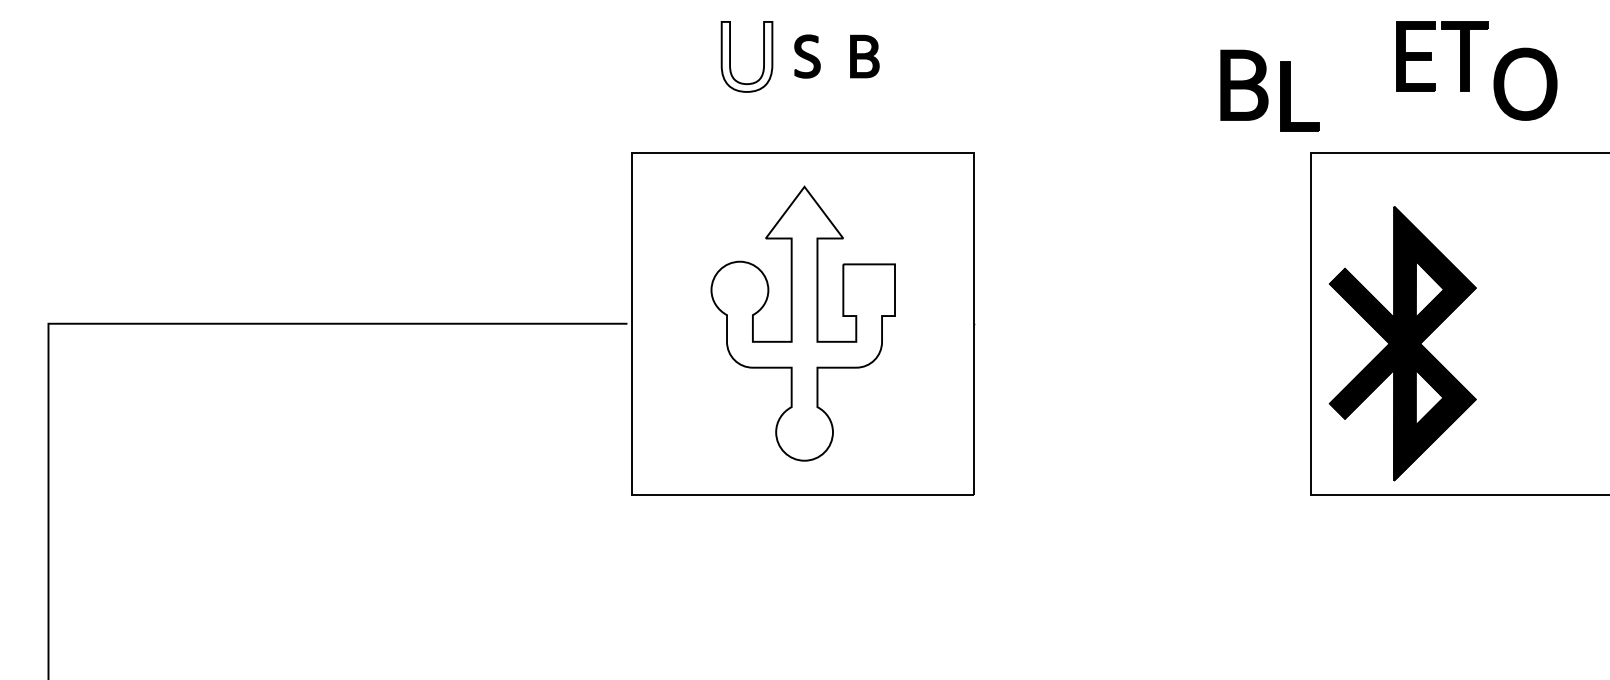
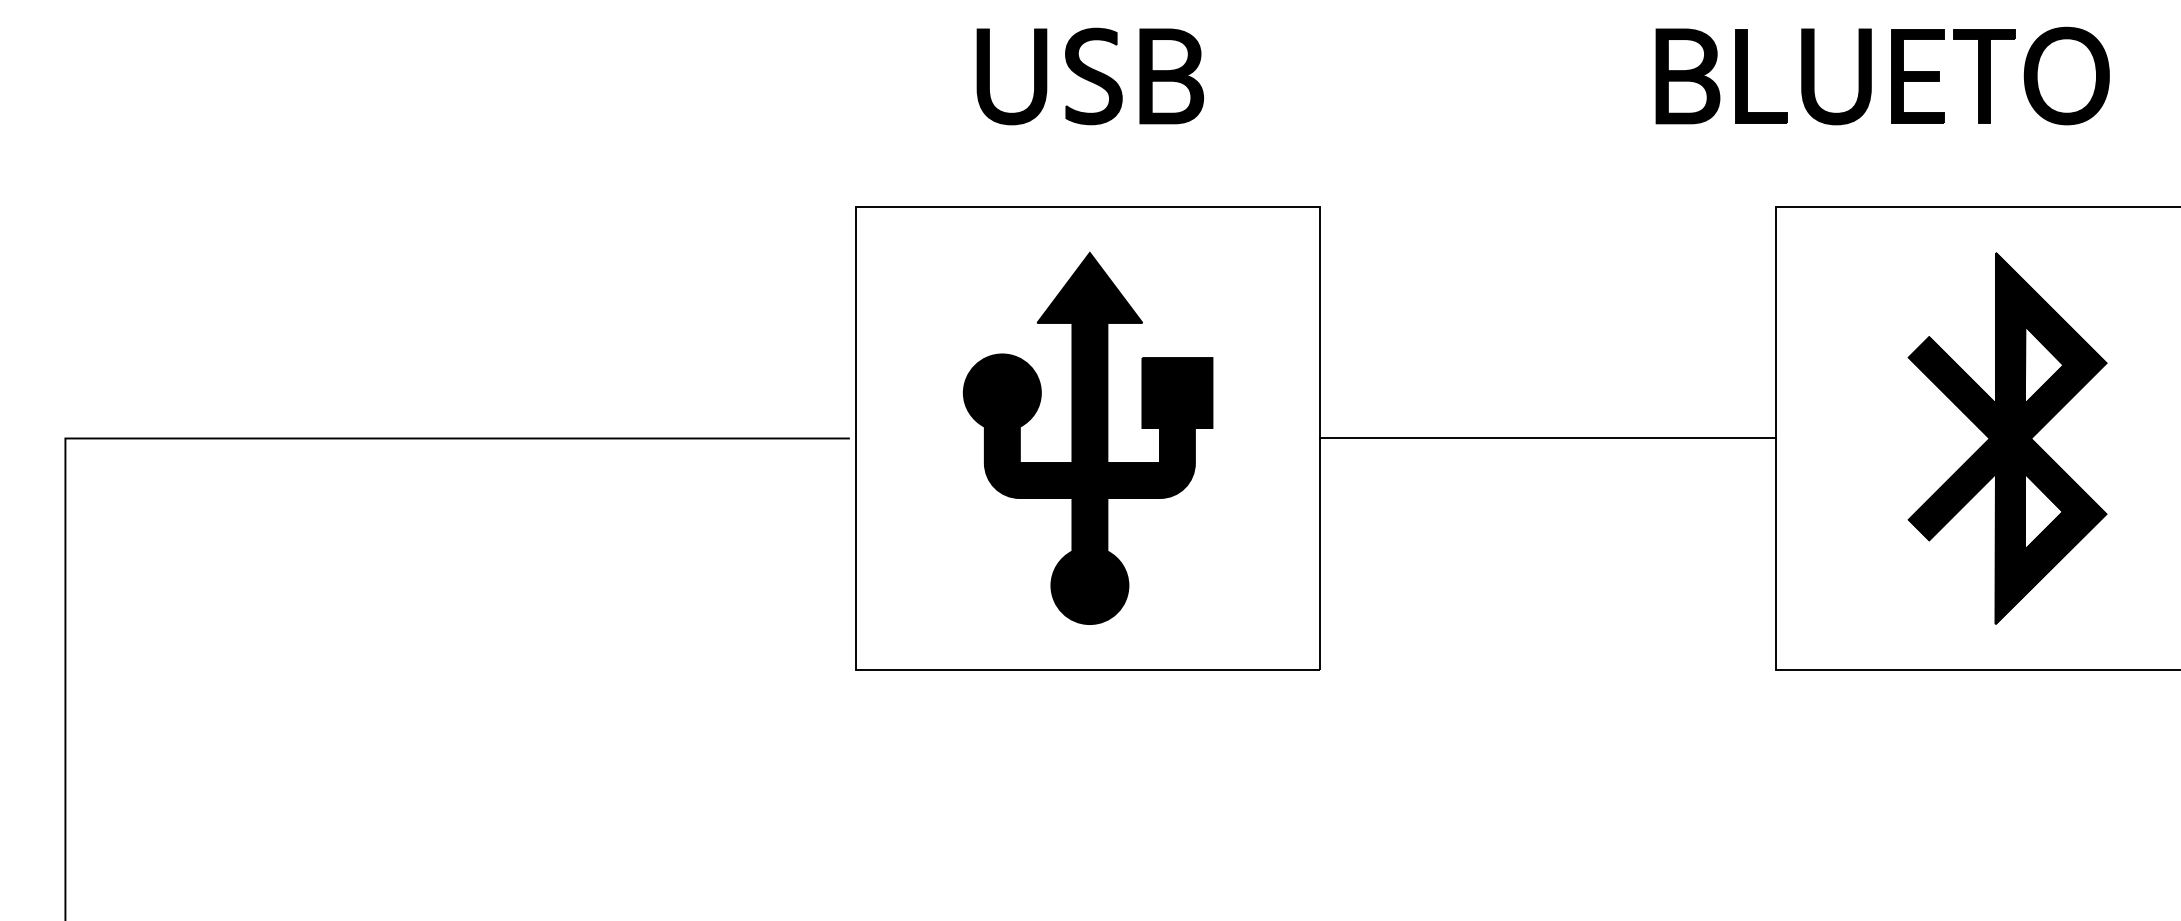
fill: (746, 56) -> (1011, 76), added
part: (807, 56) -> (1093, 76), size x1.67
part: (864, 56) -> (1171, 76), size x1.67
part: (1339, 56) -> (1814, 76), added
part: (1525, 83) -> (2066, 75), moved
part: (1244, 85) -> (1687, 76), moved
part: (1289, 96) -> (1747, 76), moved
fill: (802, 323) -> (1087, 438), added
line: (1142, 323) -> (1547, 438), added
part: (1402, 343) -> (2007, 438), moved

